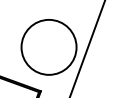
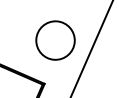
circle: (48, 46) -> (55, 39), size x0.7

